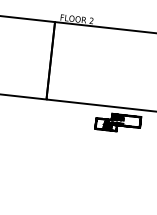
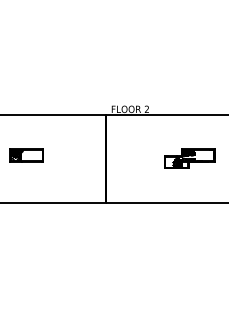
part: (118, 122) -> (189, 158), moved

